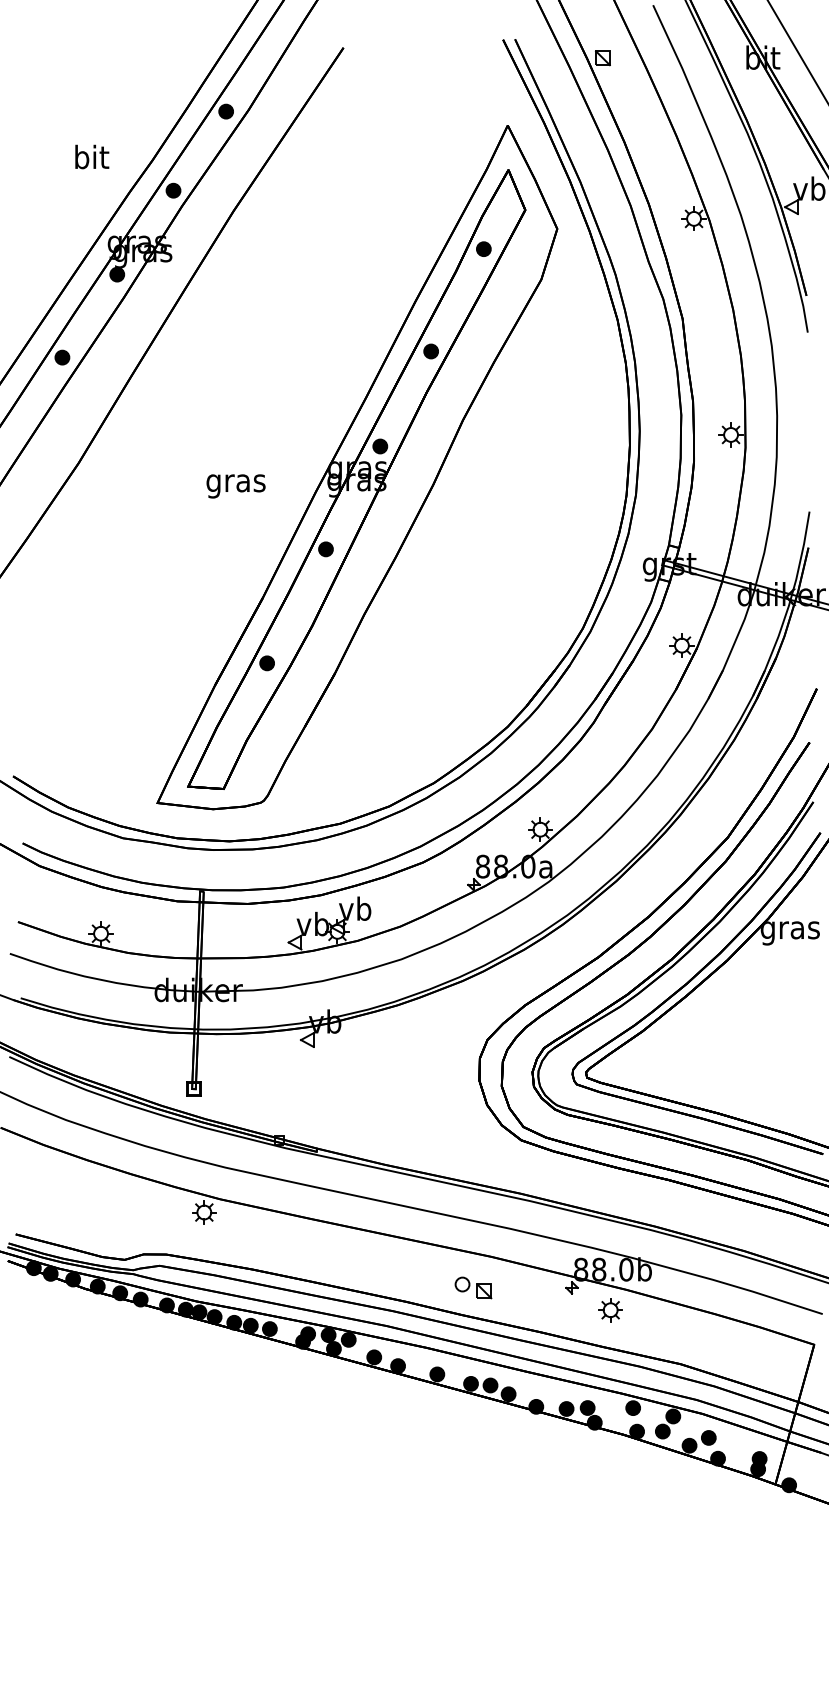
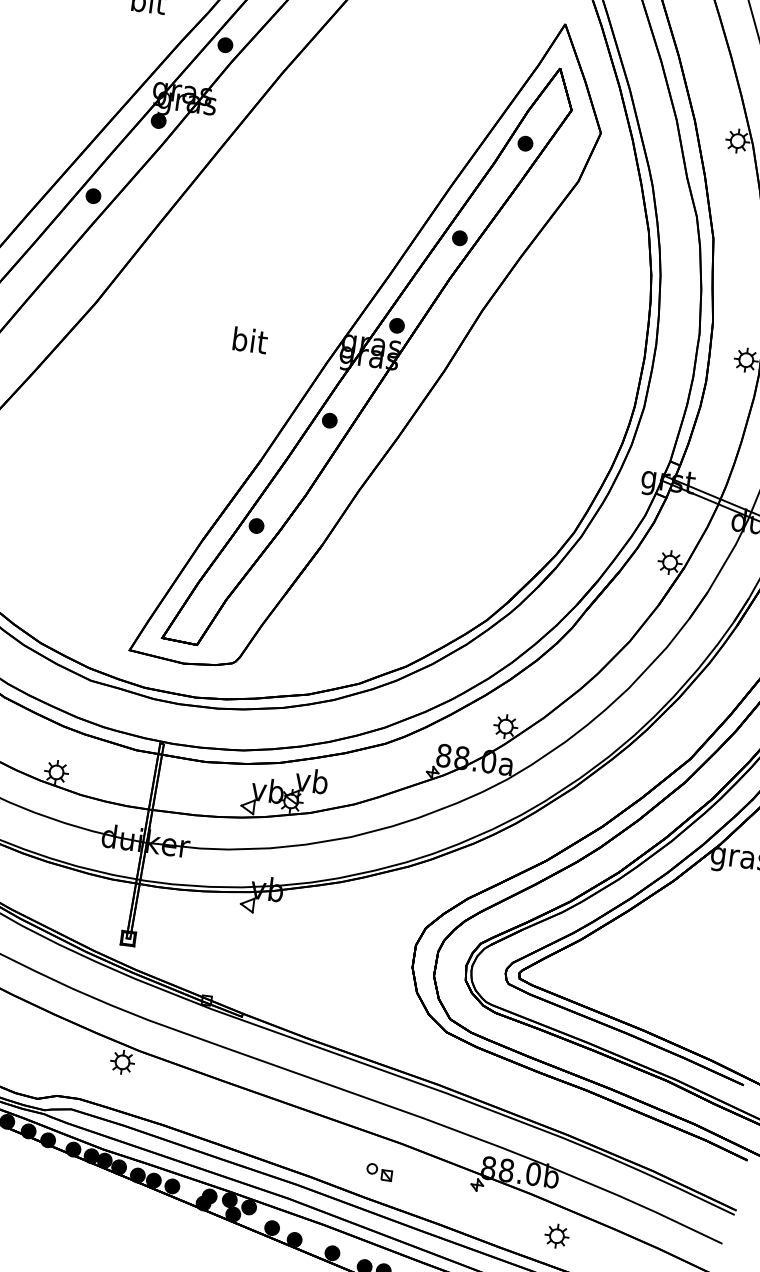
text: (235, 483) -> (248, 343), gras -> bit
part: (473, 1287) -> (379, 1171), size x0.7
part: (610, 1310) -> (556, 1236), moved

